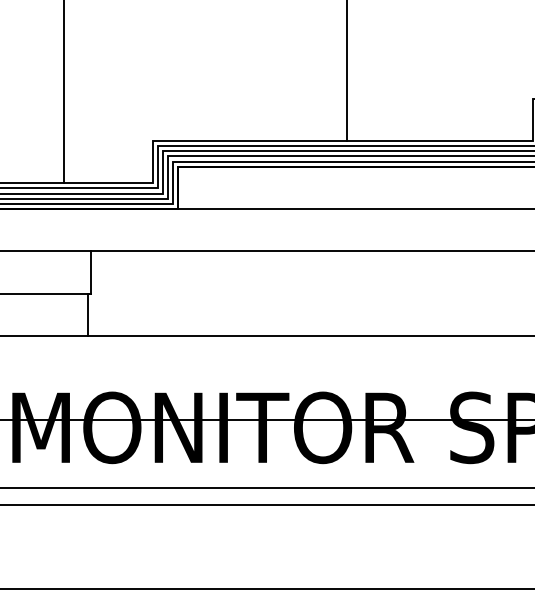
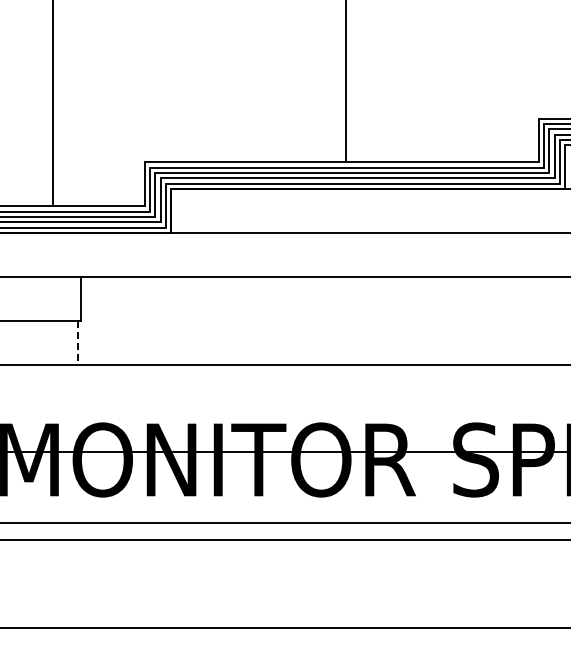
line: (87, 314) -> (77, 342), solid -> dashed

